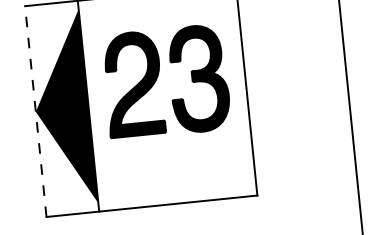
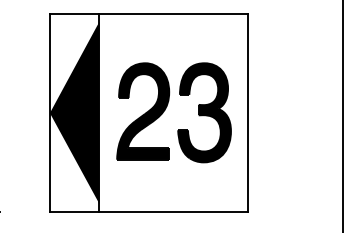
part: (157, 78) -> (166, 108), moved
line: (35, 111) -> (49, 112), dashed -> solid

